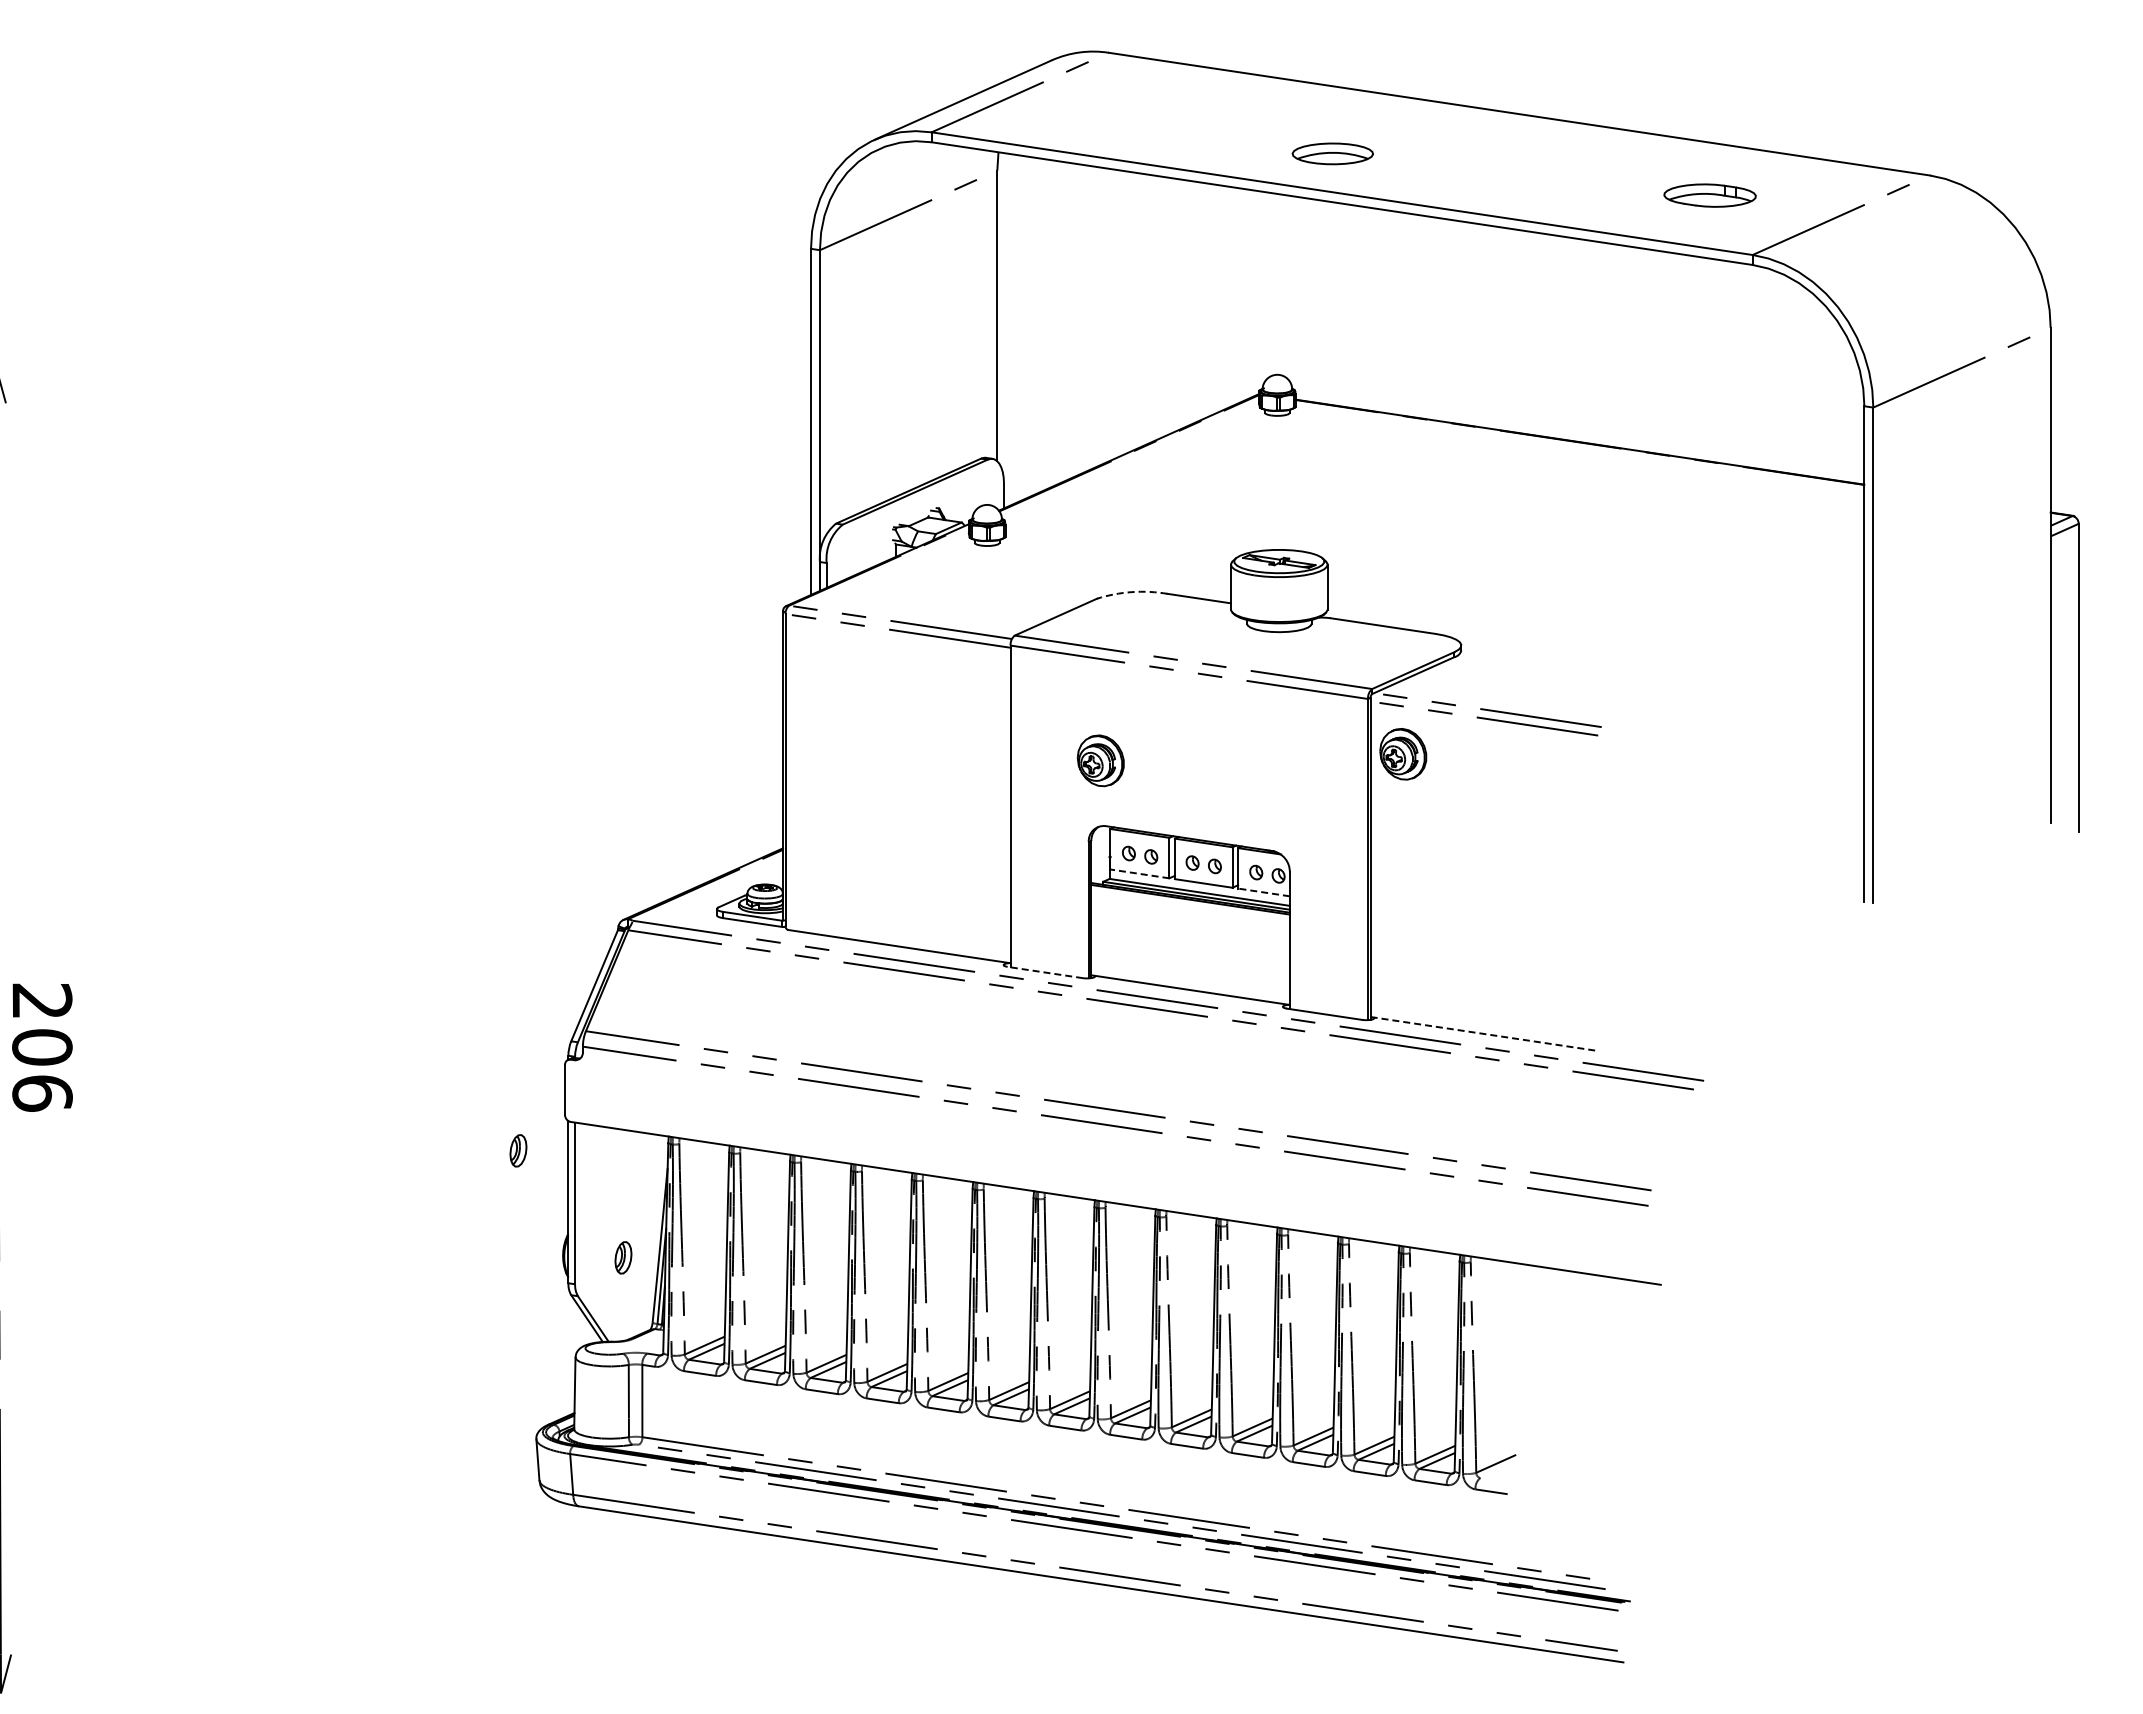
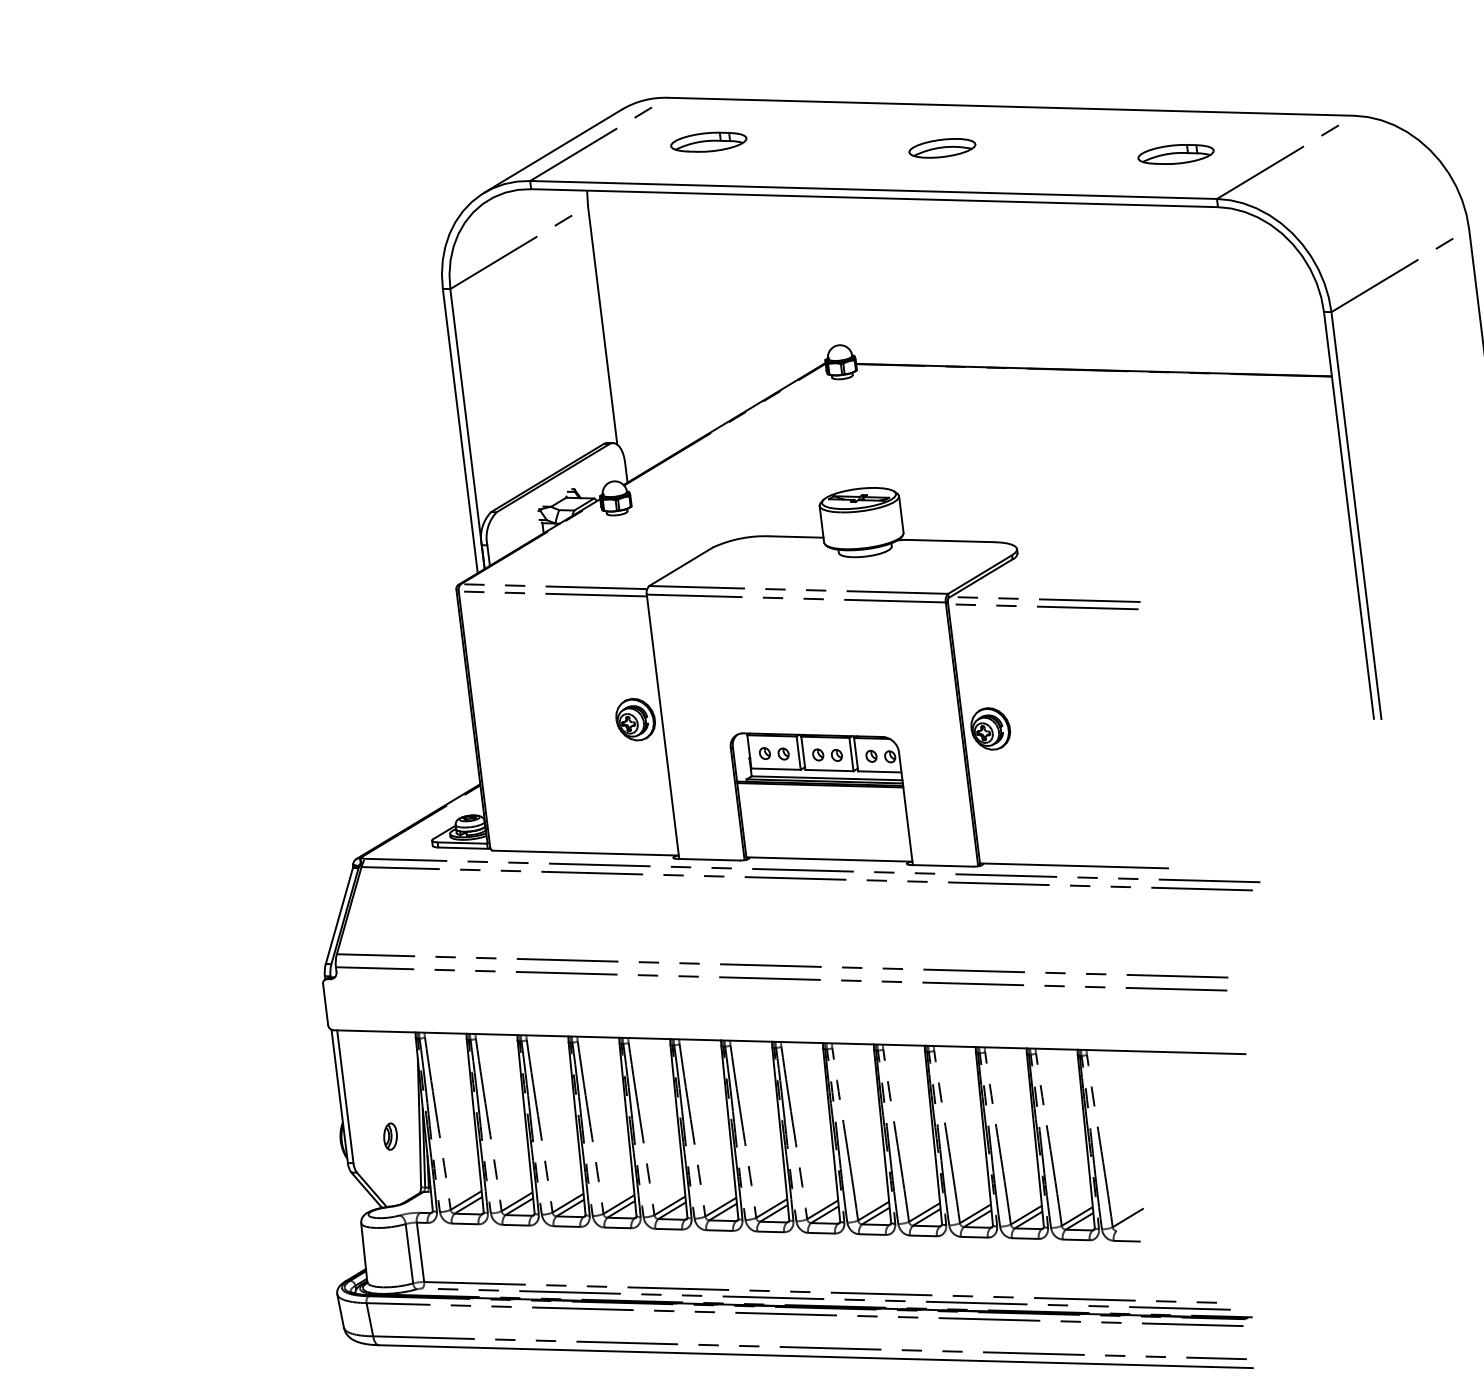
part: (1151, 112) -> (708, 142), added
part: (1332, 153) -> (942, 148), moved
arc: (1131, 592) -> (740, 538), dashed -> solid
part: (1403, 754) -> (990, 729), moved
part: (1100, 760) -> (635, 719), moved
line: (1139, 873) -> (775, 768), dashed -> solid
line: (1263, 892) -> (879, 771), dashed -> solid
line: (1044, 972) -> (707, 859), dashed -> solid
line: (1483, 1033) -> (1074, 865), dashed -> solid
part: (518, 1150) -> (293, 1059), removed

